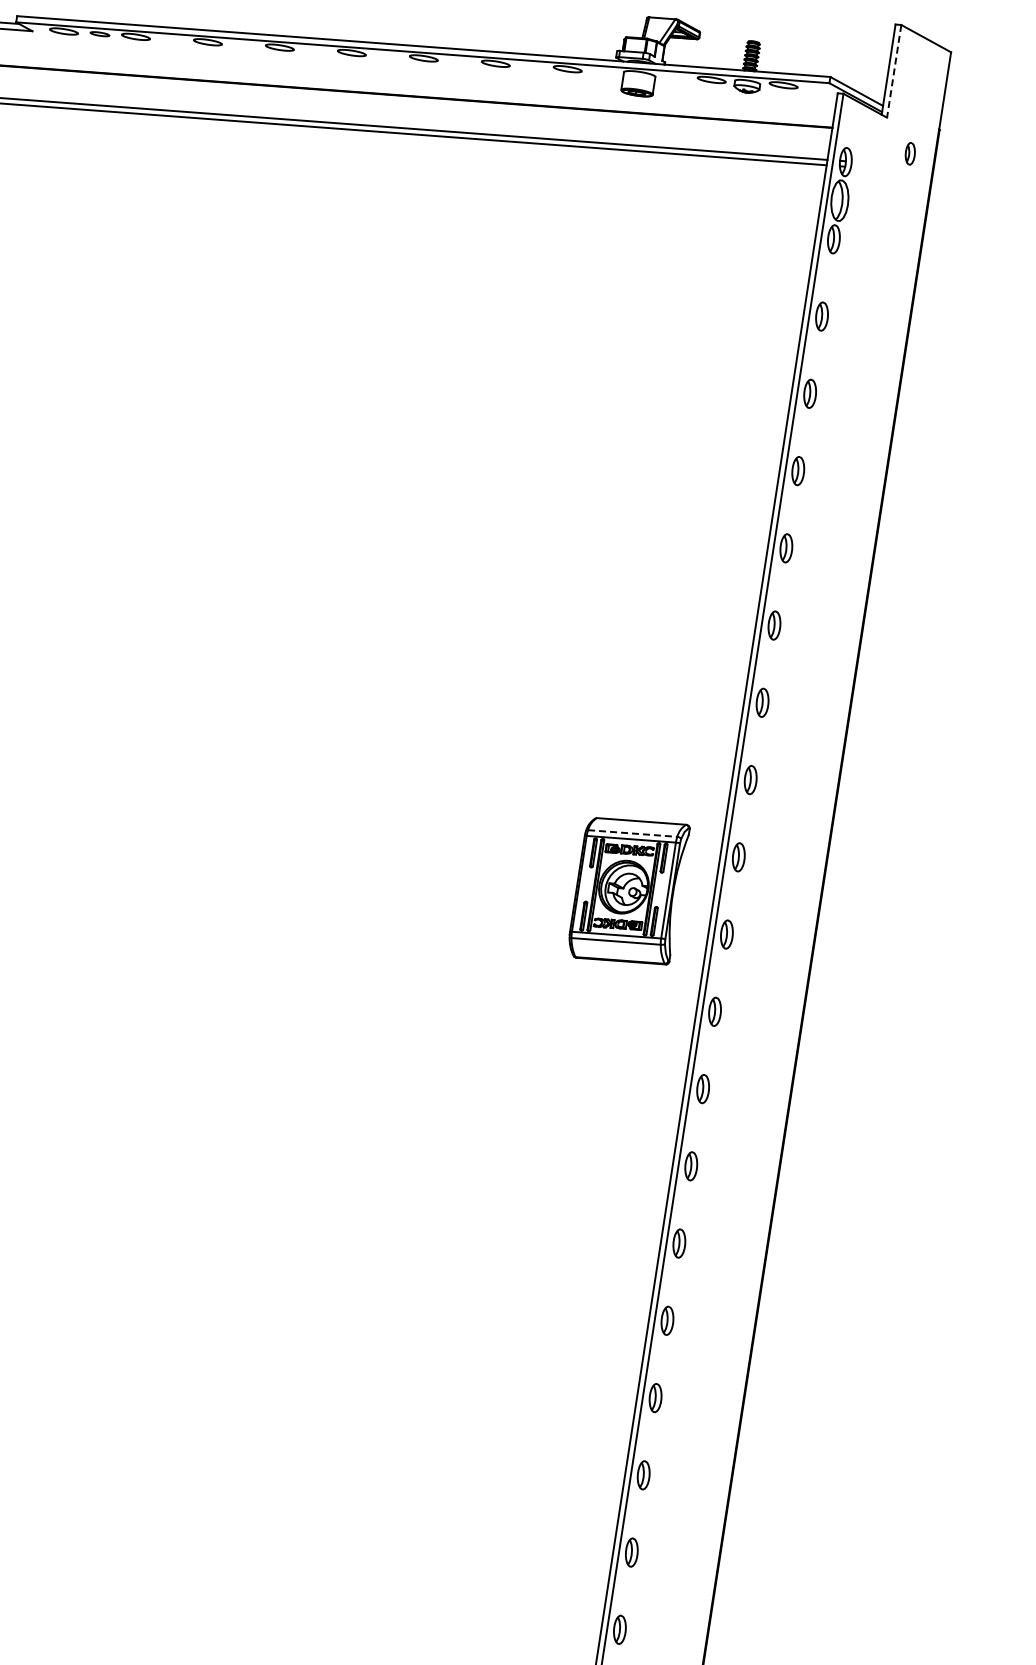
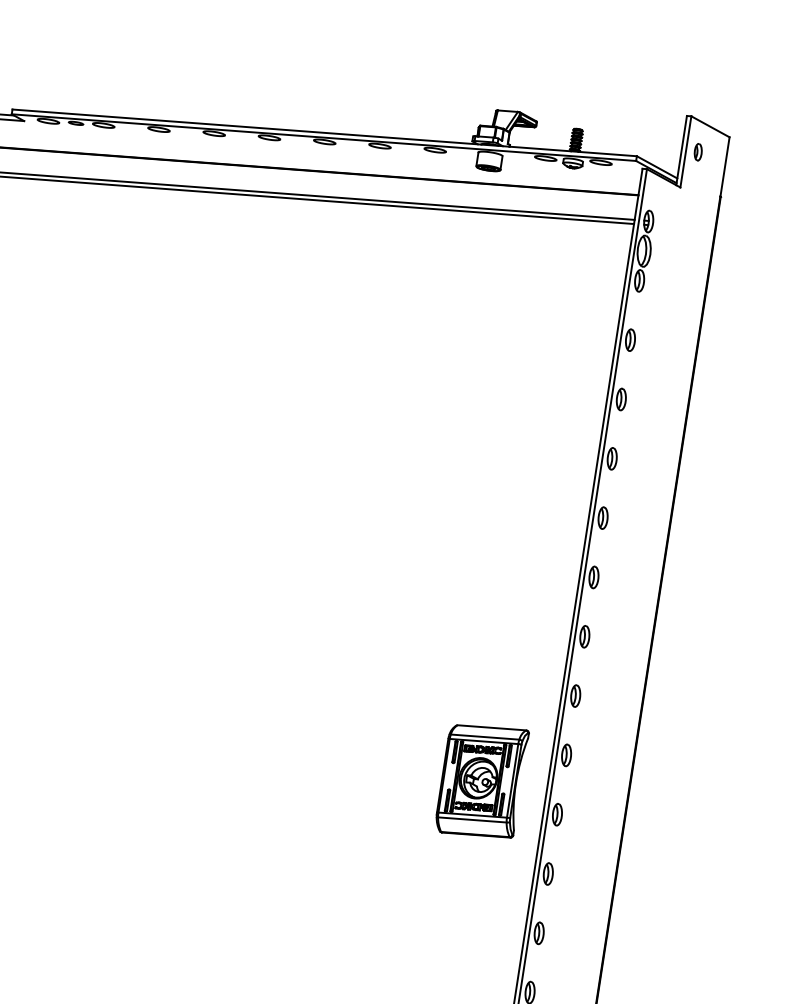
line: (894, 71) -> (686, 152), dashed -> solid
part: (909, 153) -> (697, 152), moved
line: (632, 833) -> (484, 737), dashed -> solid

